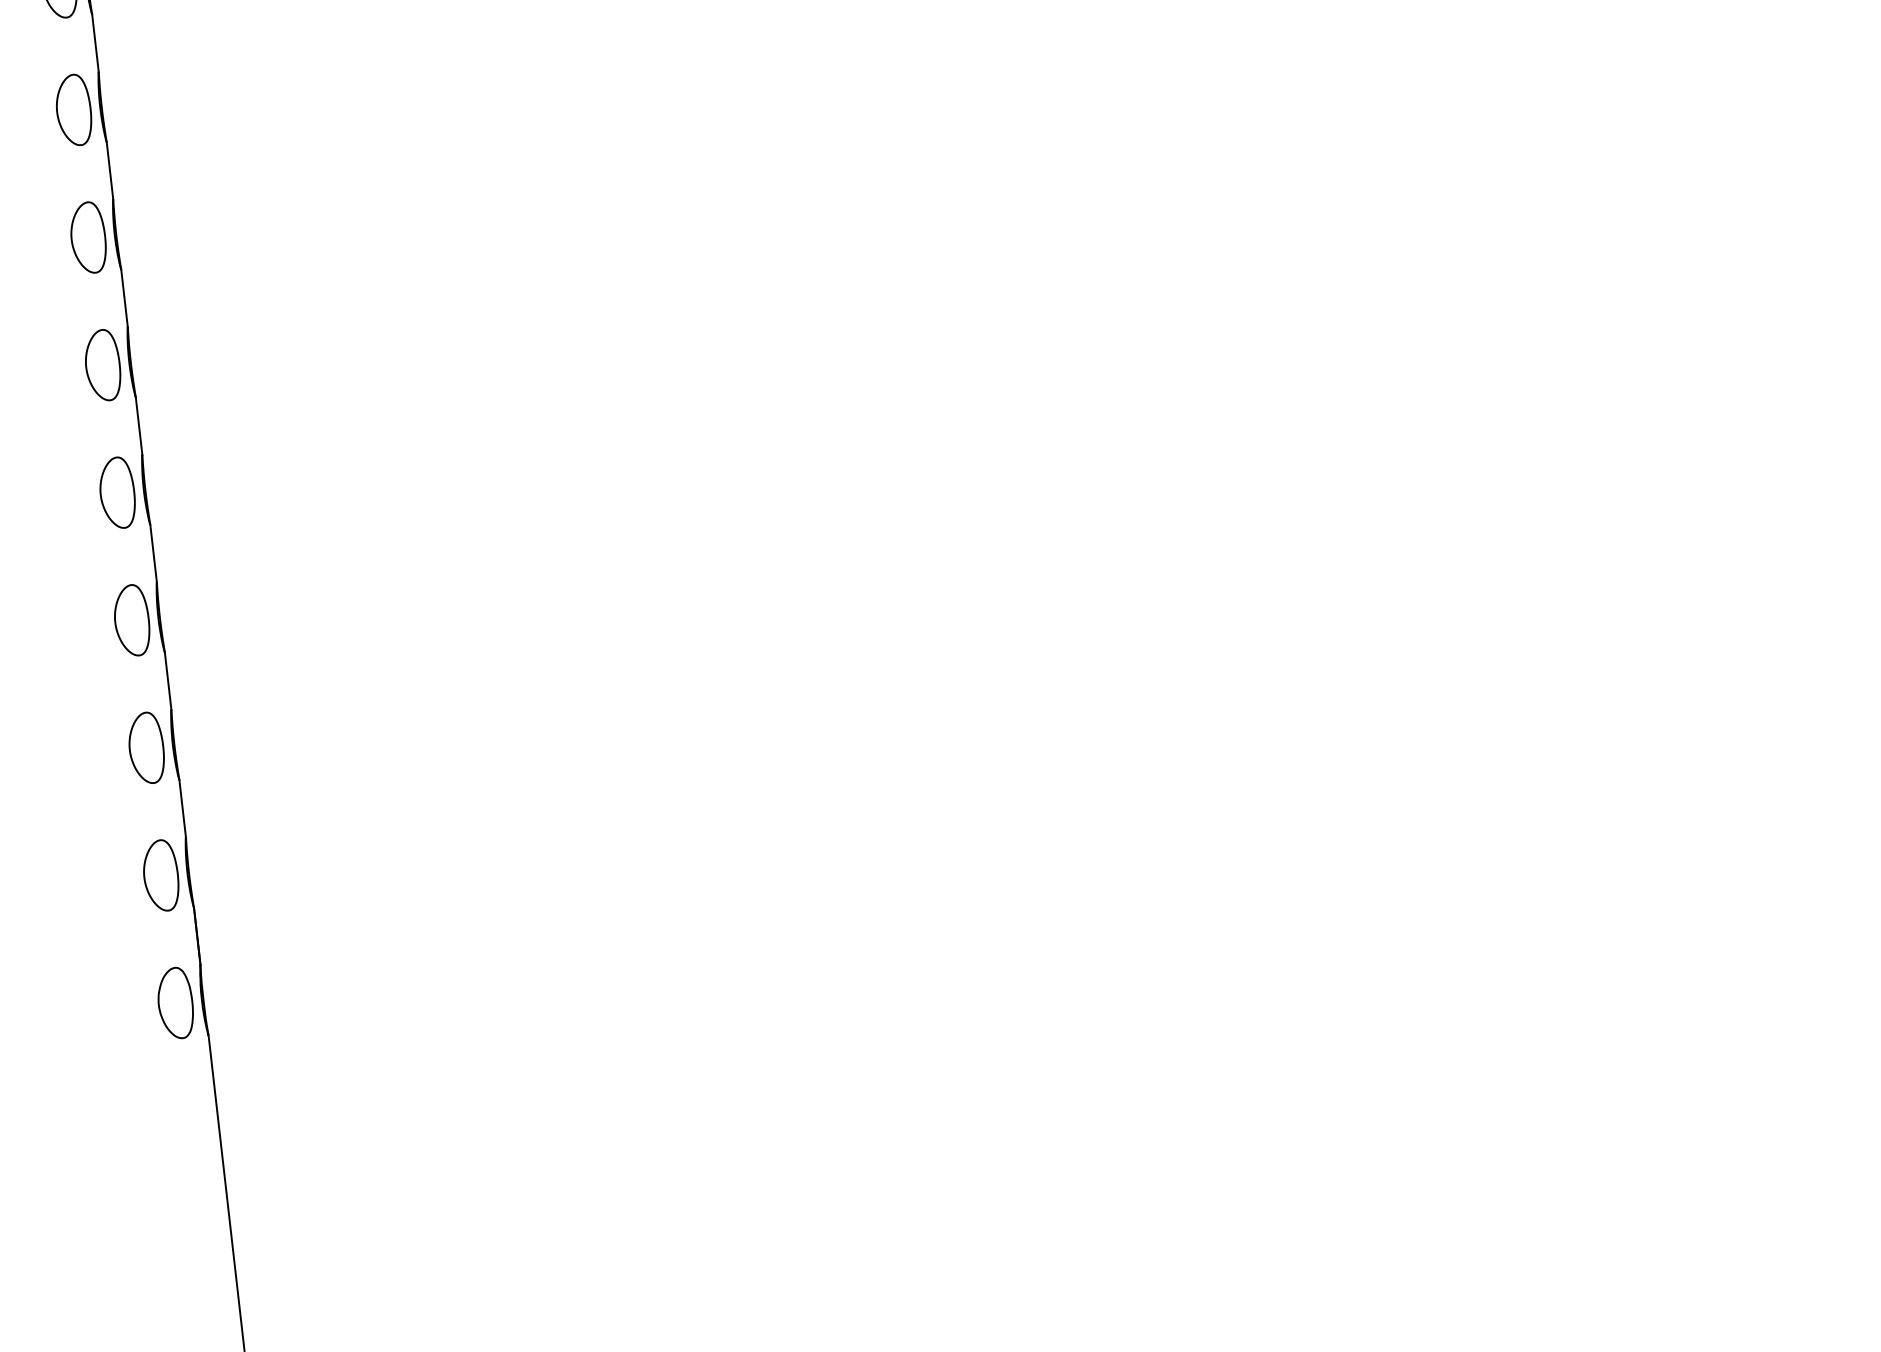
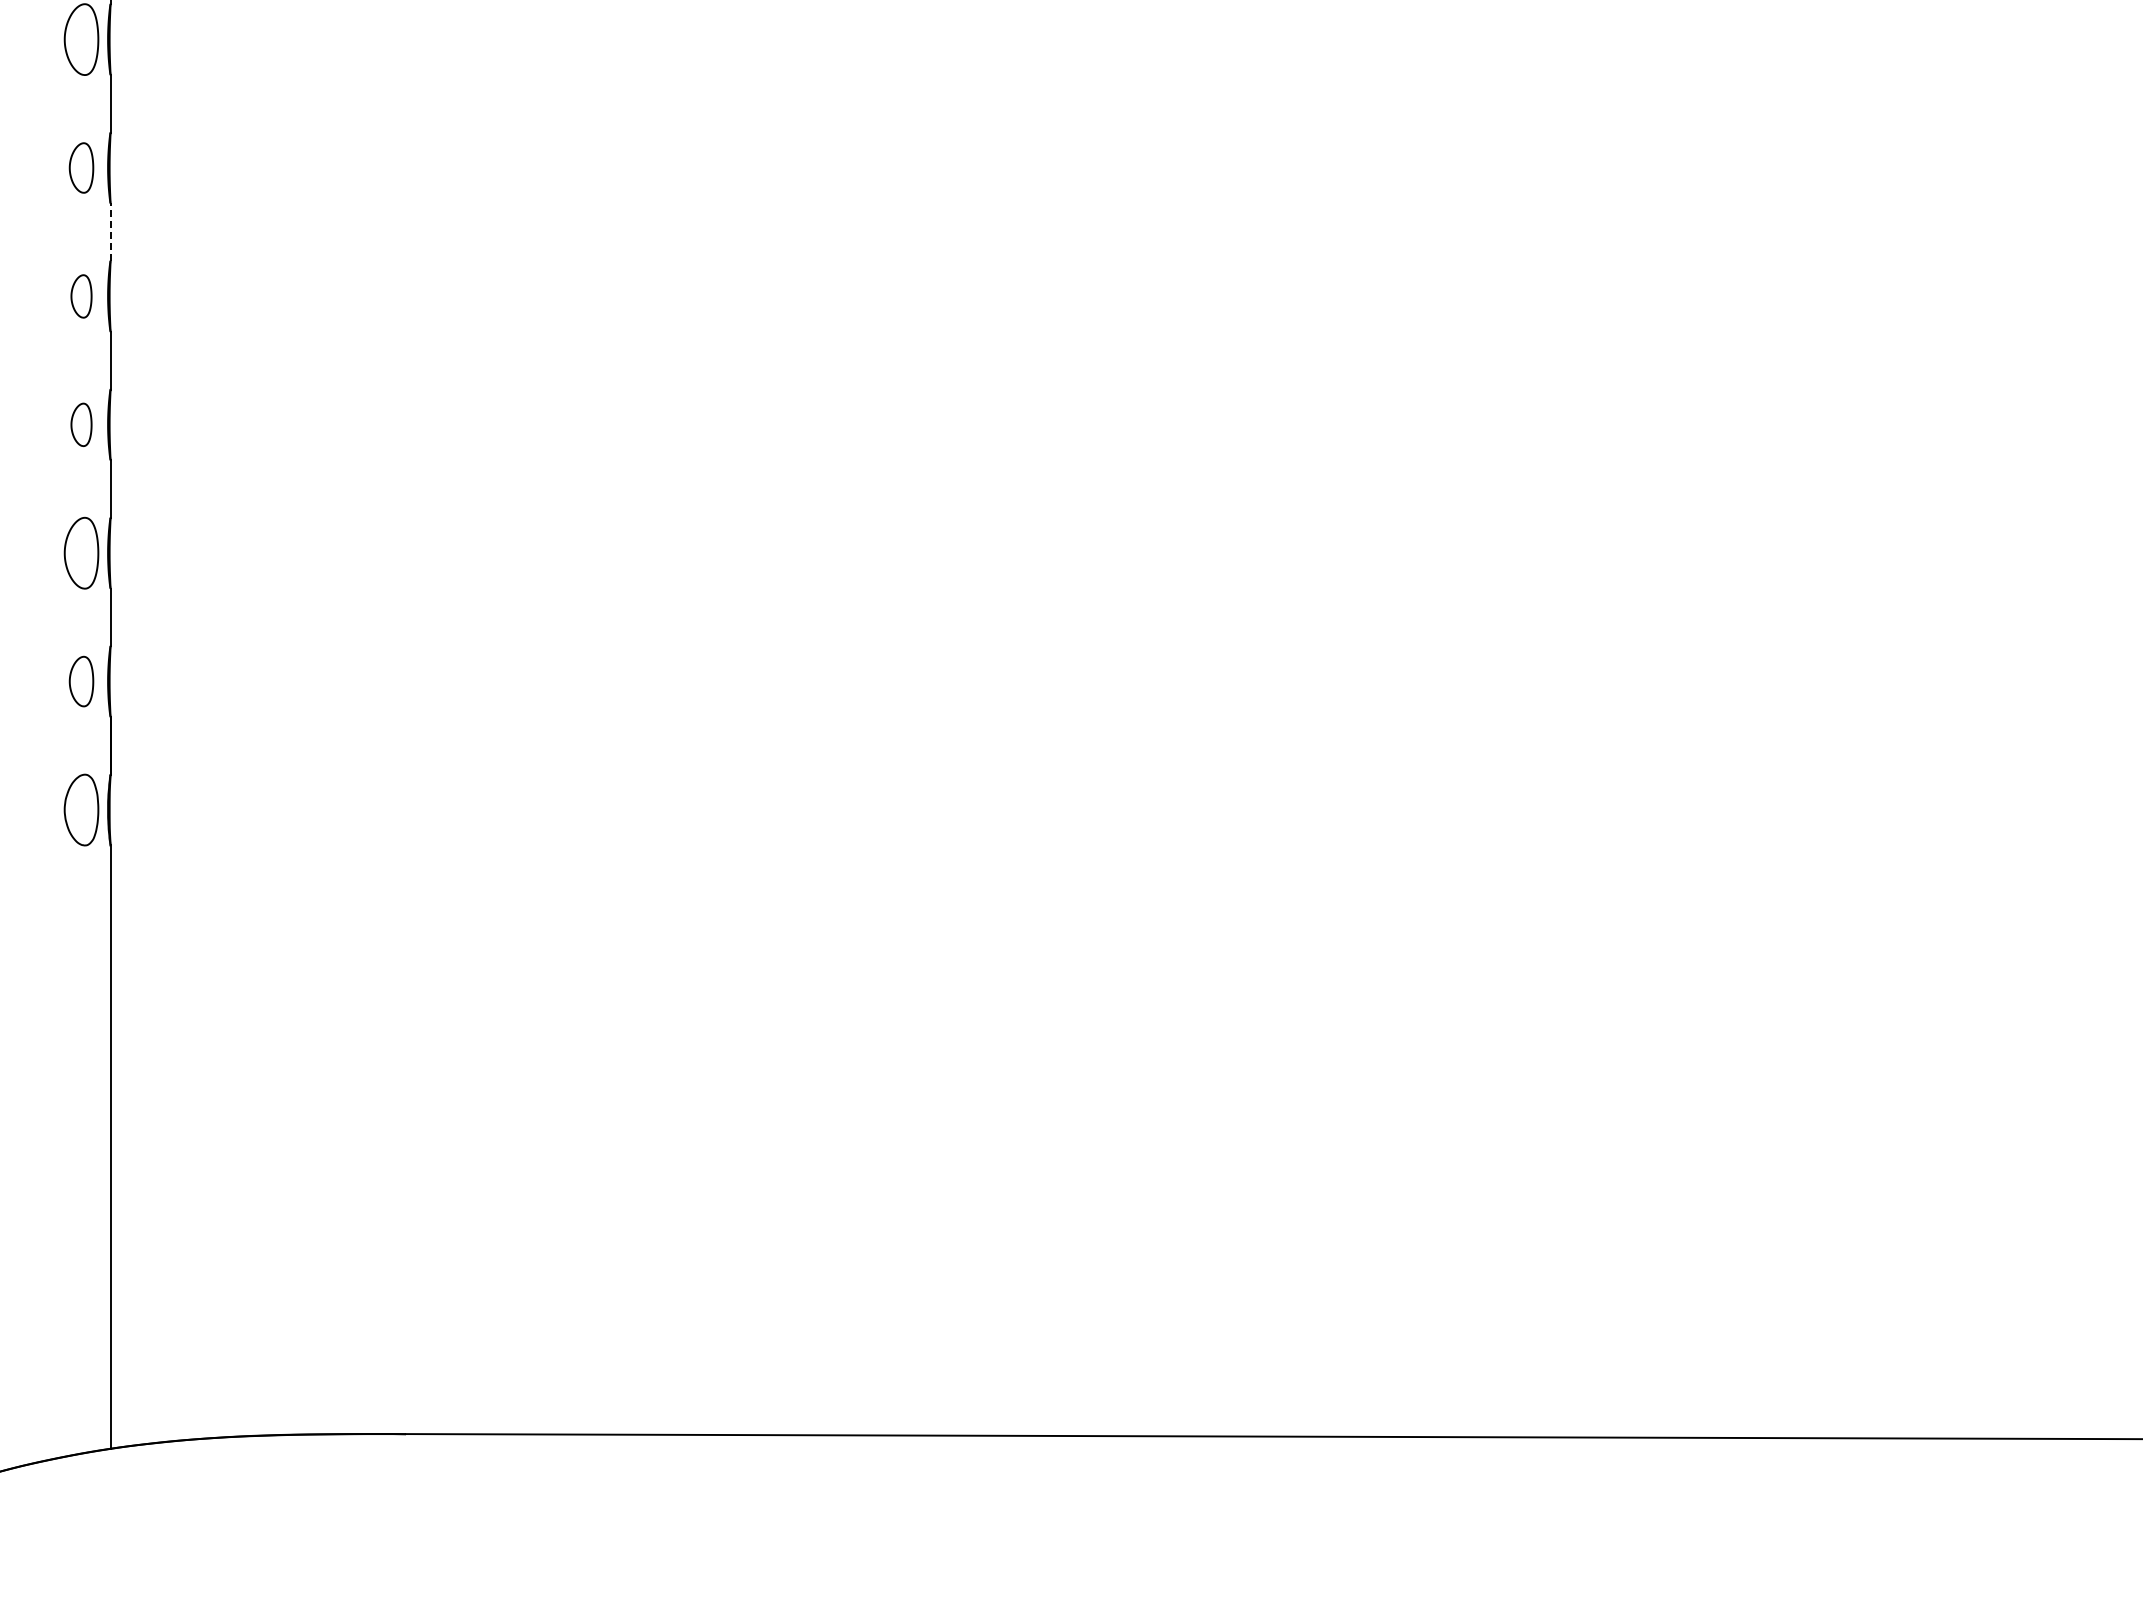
part: (102, 364) -> (81, 167), size x0.7
line: (138, 426) -> (110, 232), solid -> dashed
part: (117, 493) -> (81, 296), size x0.6
part: (131, 620) -> (81, 424), size x0.6
part: (161, 875) -> (81, 681), size x0.7

